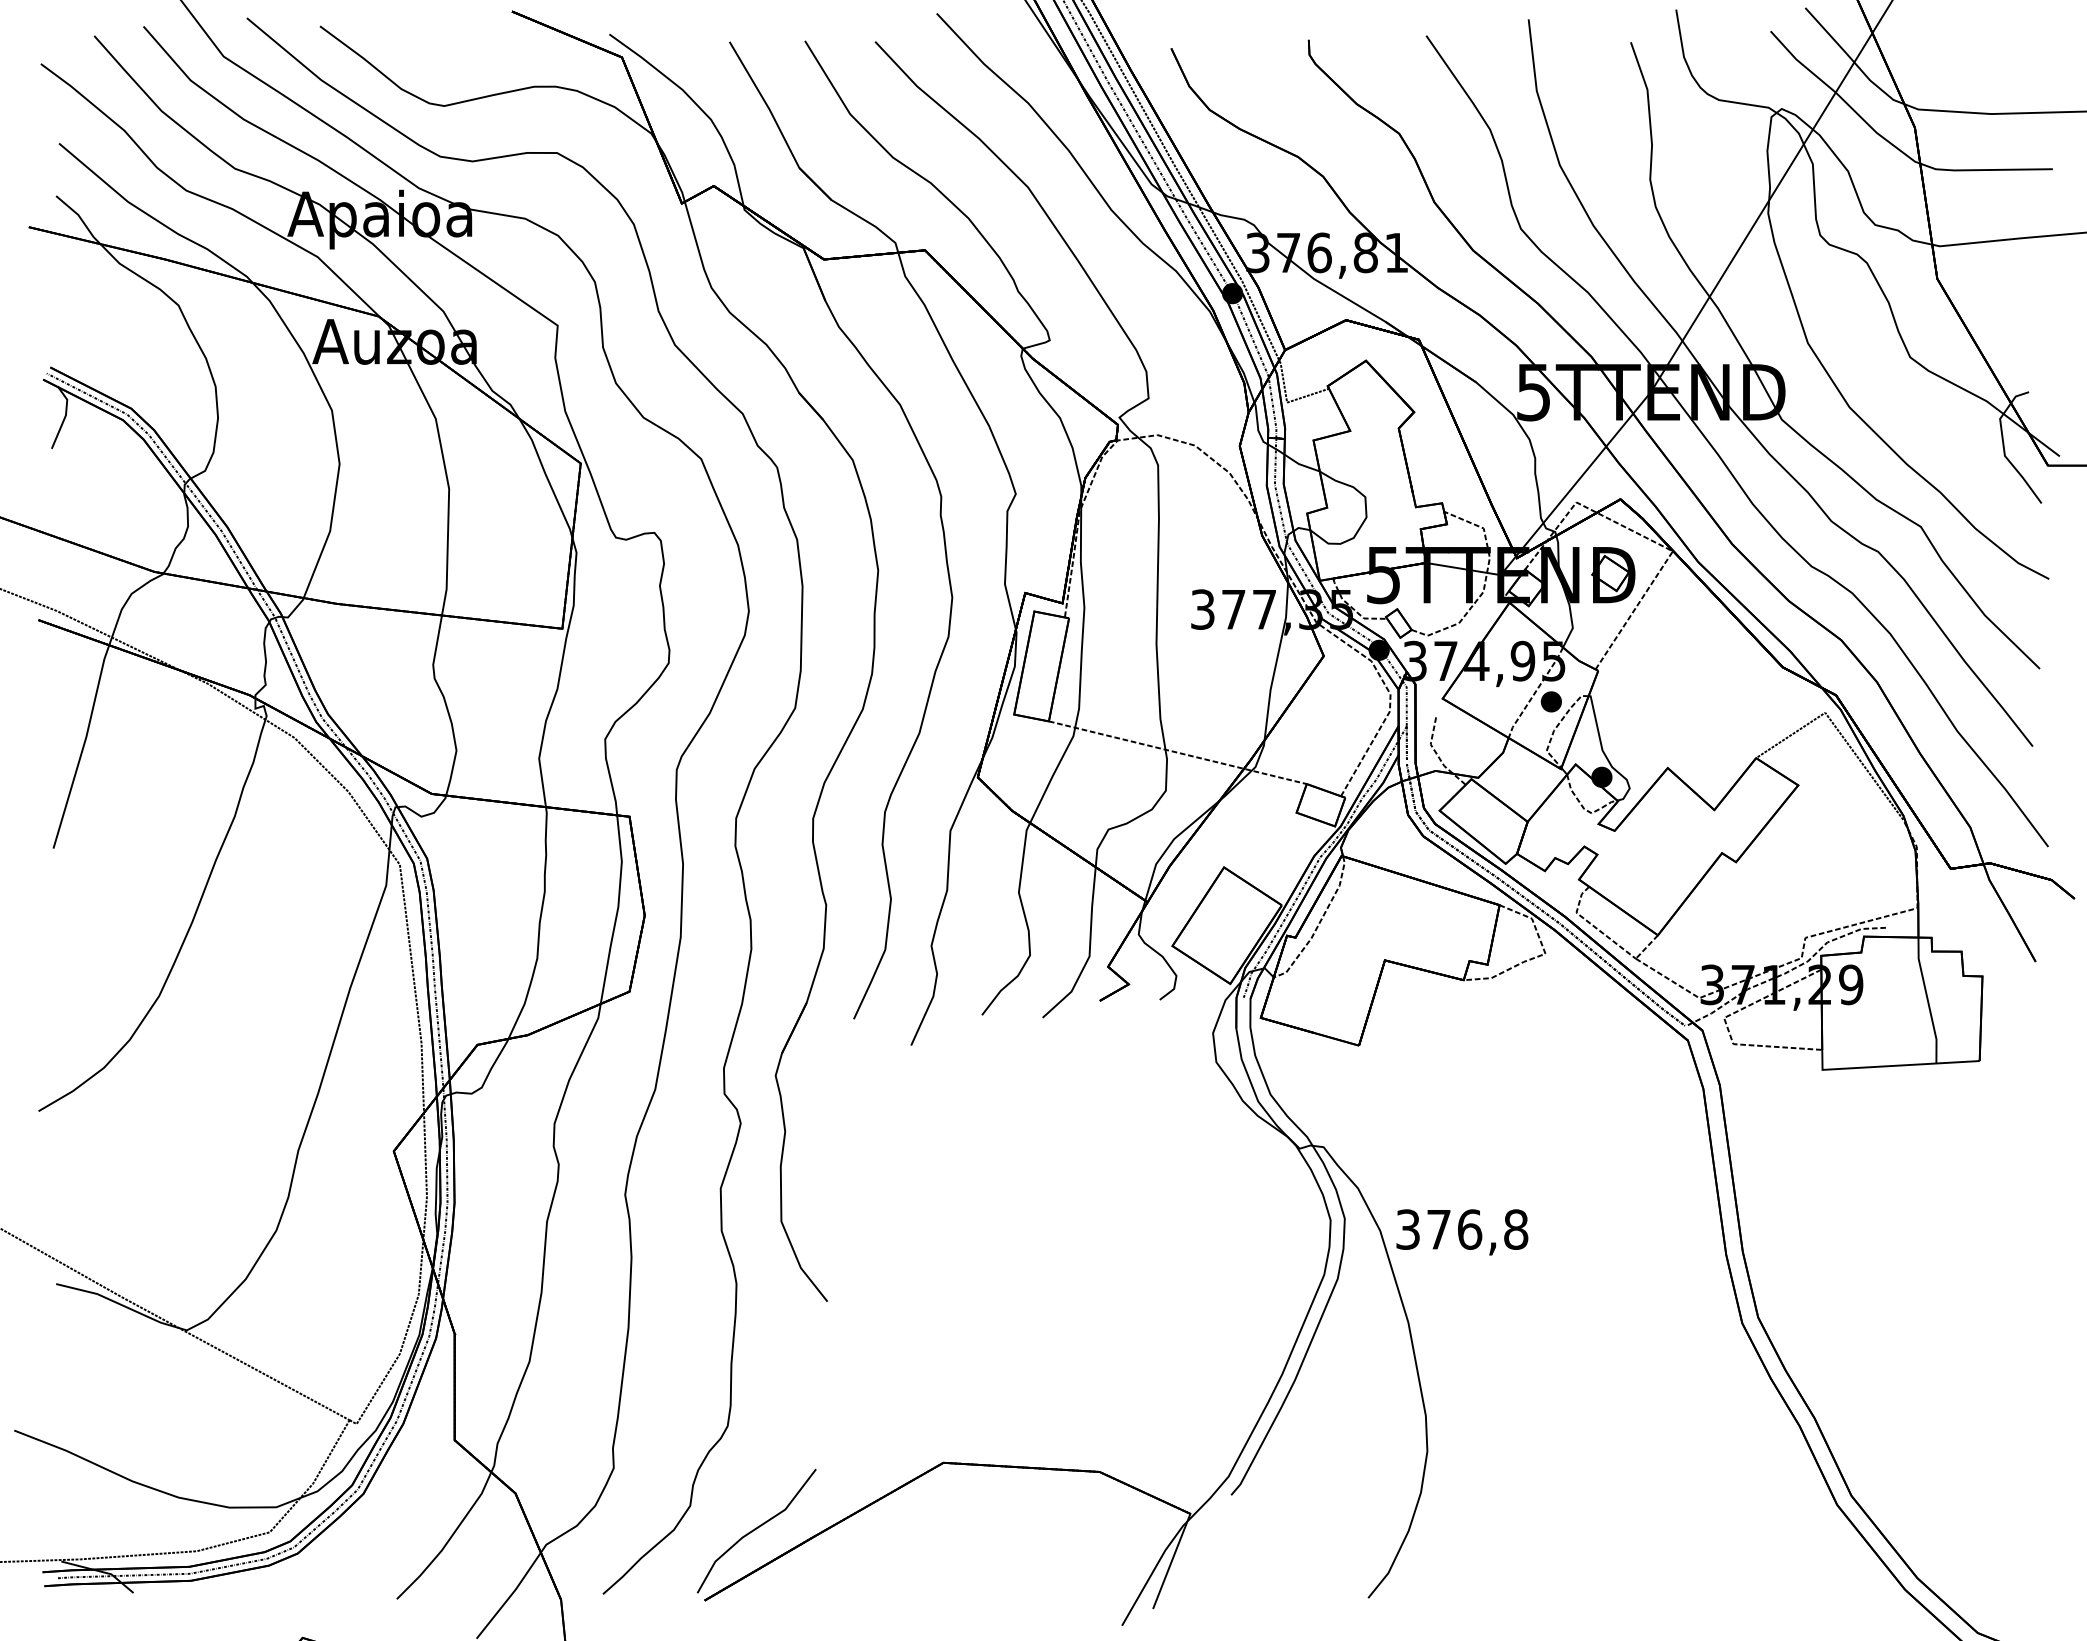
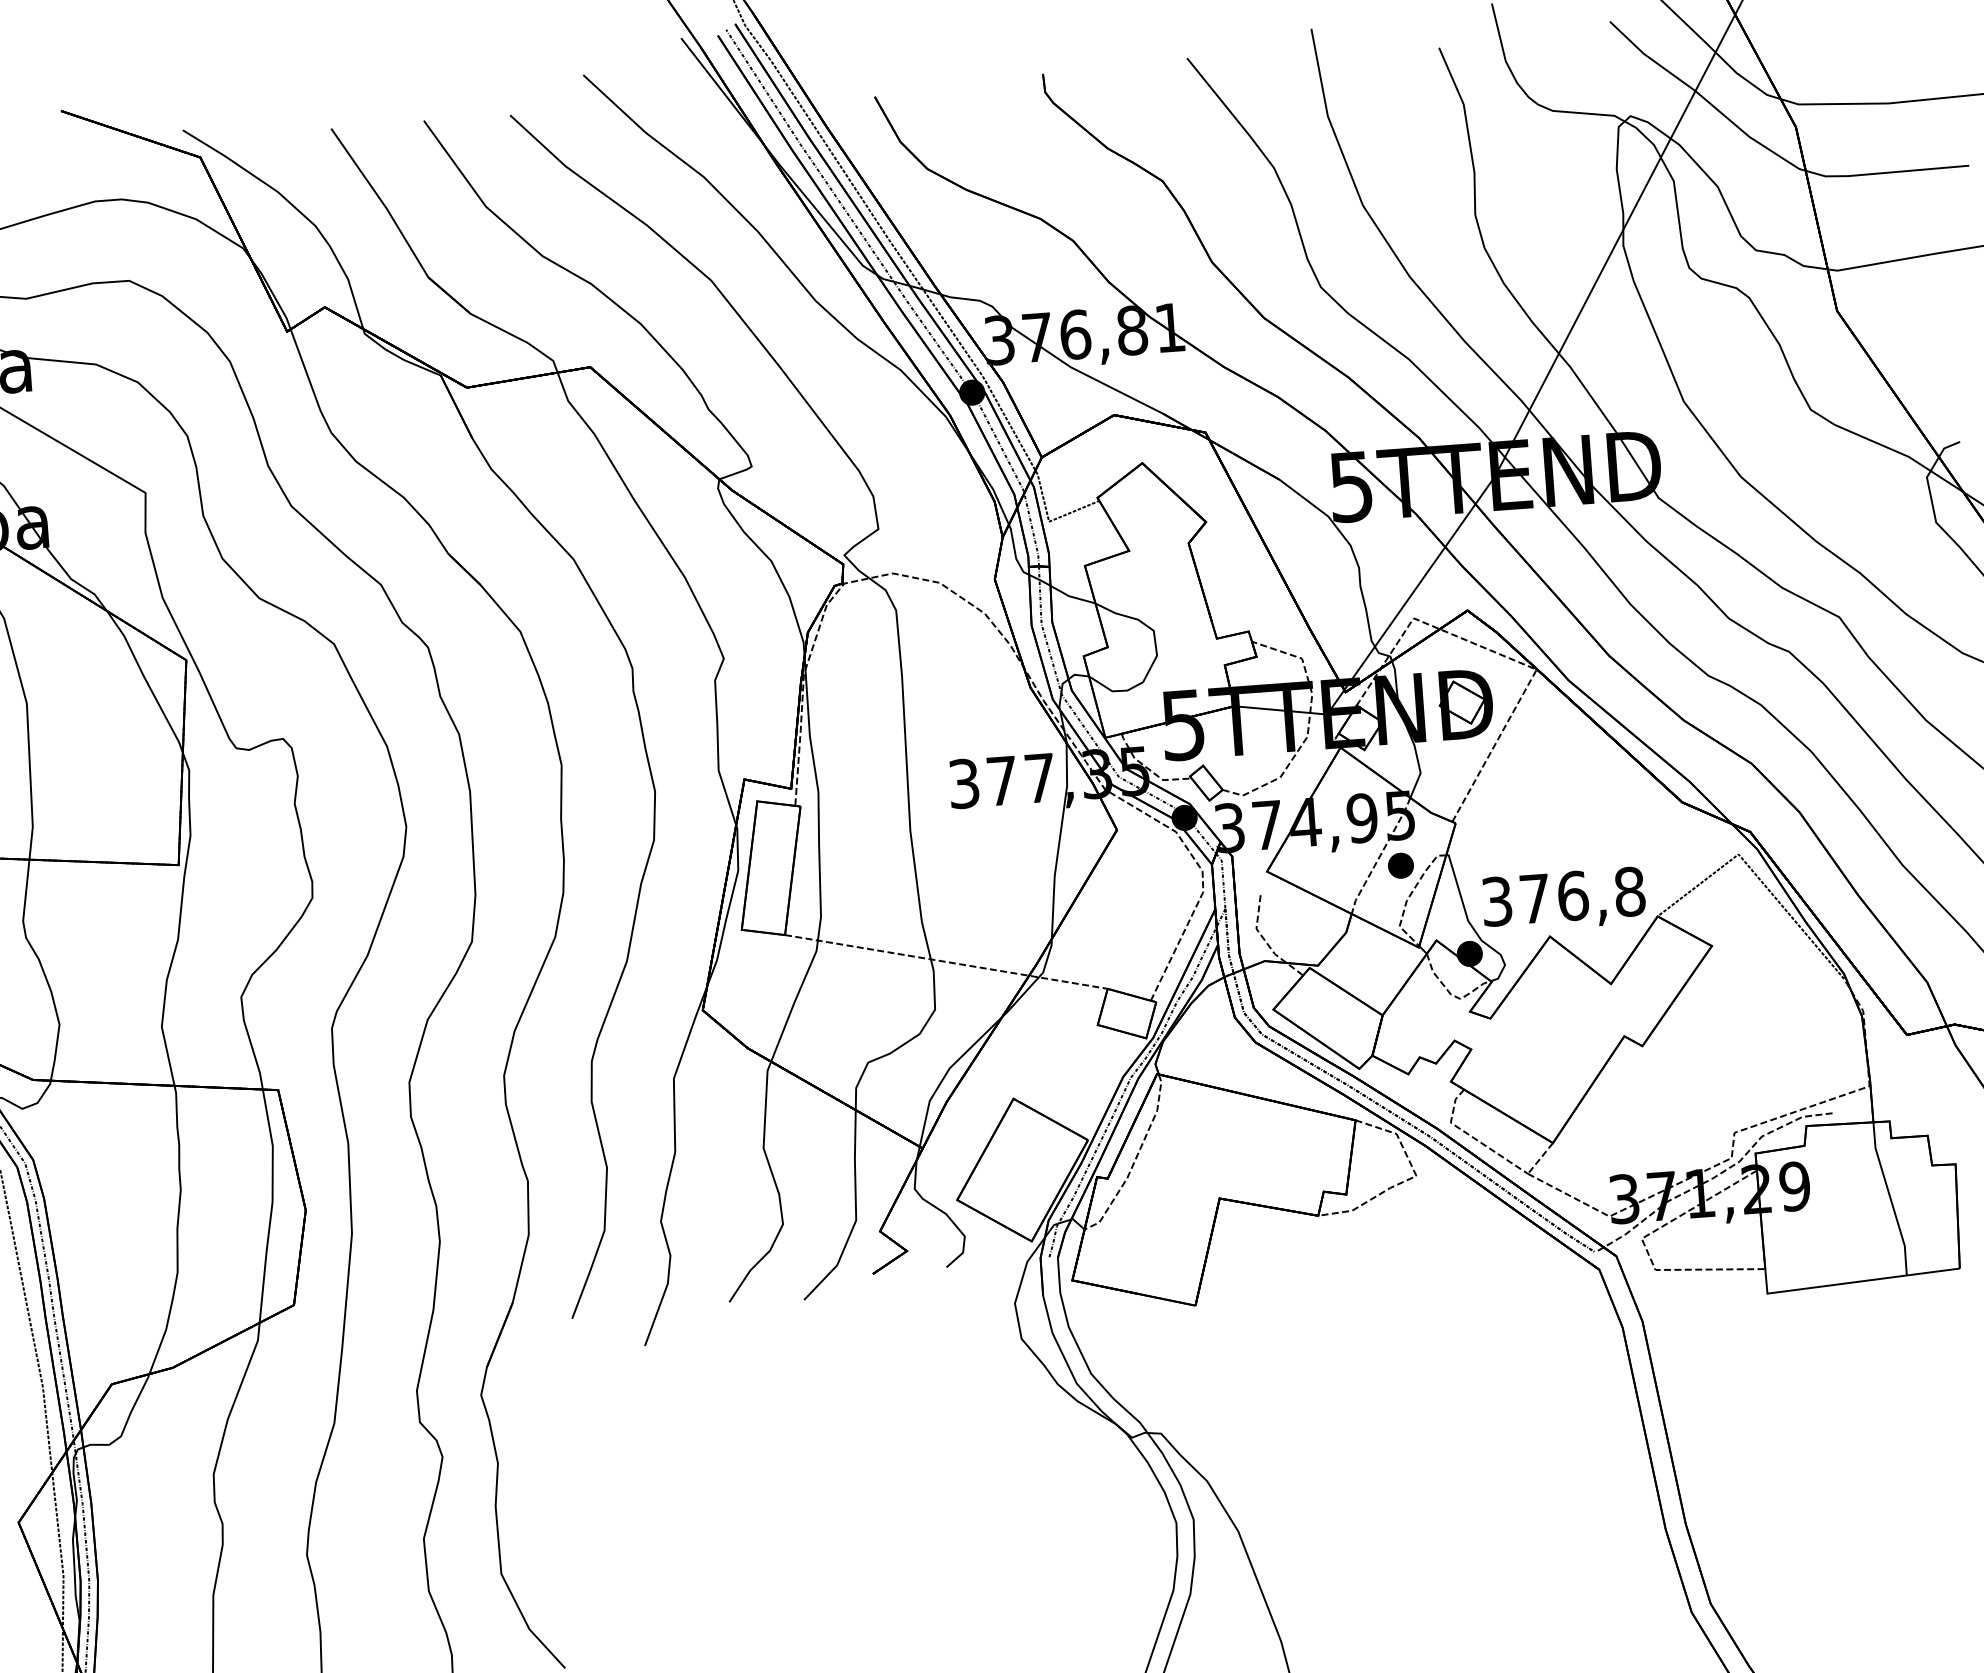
text: (1462, 1232) -> (1564, 900), moved

